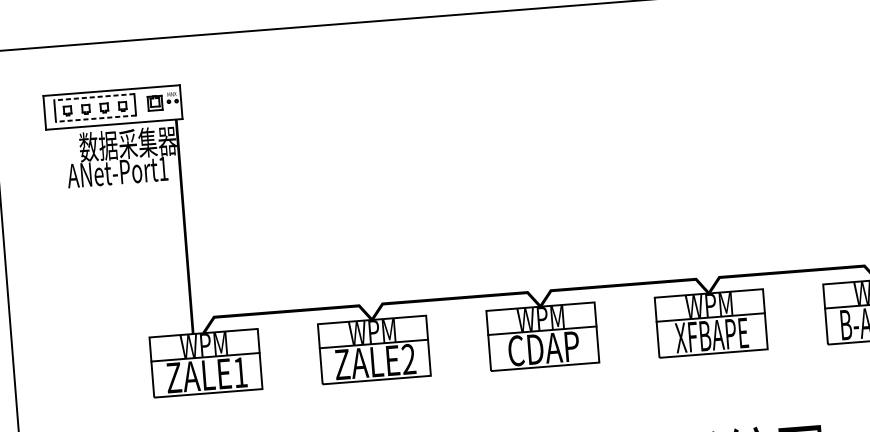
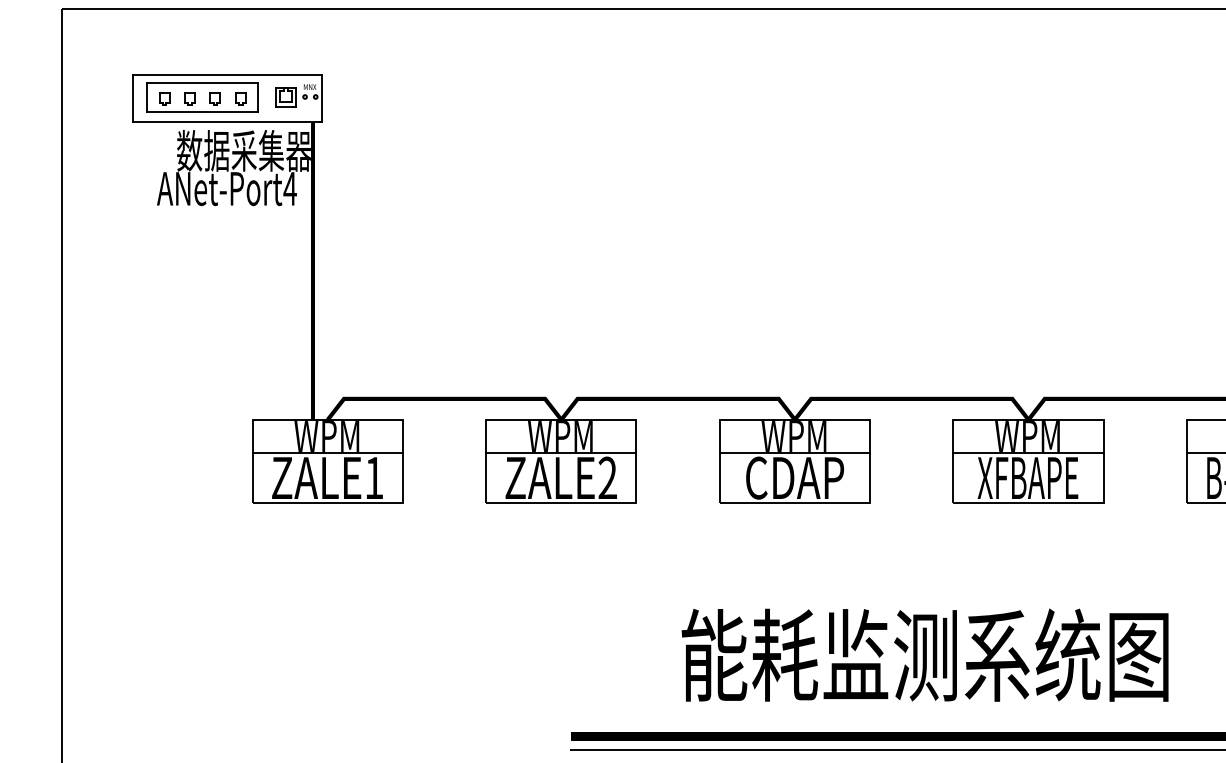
line: (94, 97) -> (202, 82), dashed -> solid
line: (95, 118) -> (202, 112), dashed -> solid
text: (162, 168) -> (289, 188), ANet-Port1 -> ANet-Port4

